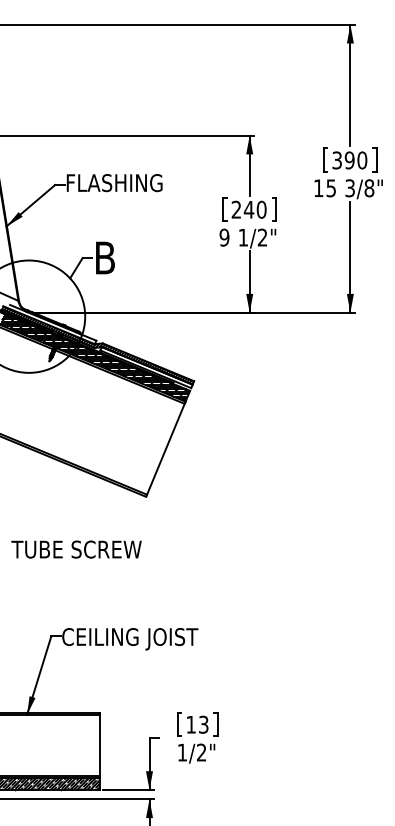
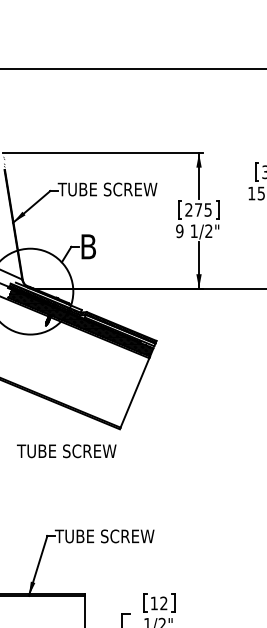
text: (129, 183) -> (107, 189), FLASHING -> TUBE SCREW
text: (254, 209) -> (202, 209), 240 -> 275
text: (76, 549) -> (66, 451), moved
text: (129, 639) -> (107, 538), CEILING JOIST -> TUBE SCREW
text: (203, 724) -> (163, 603), 13 -> 12

